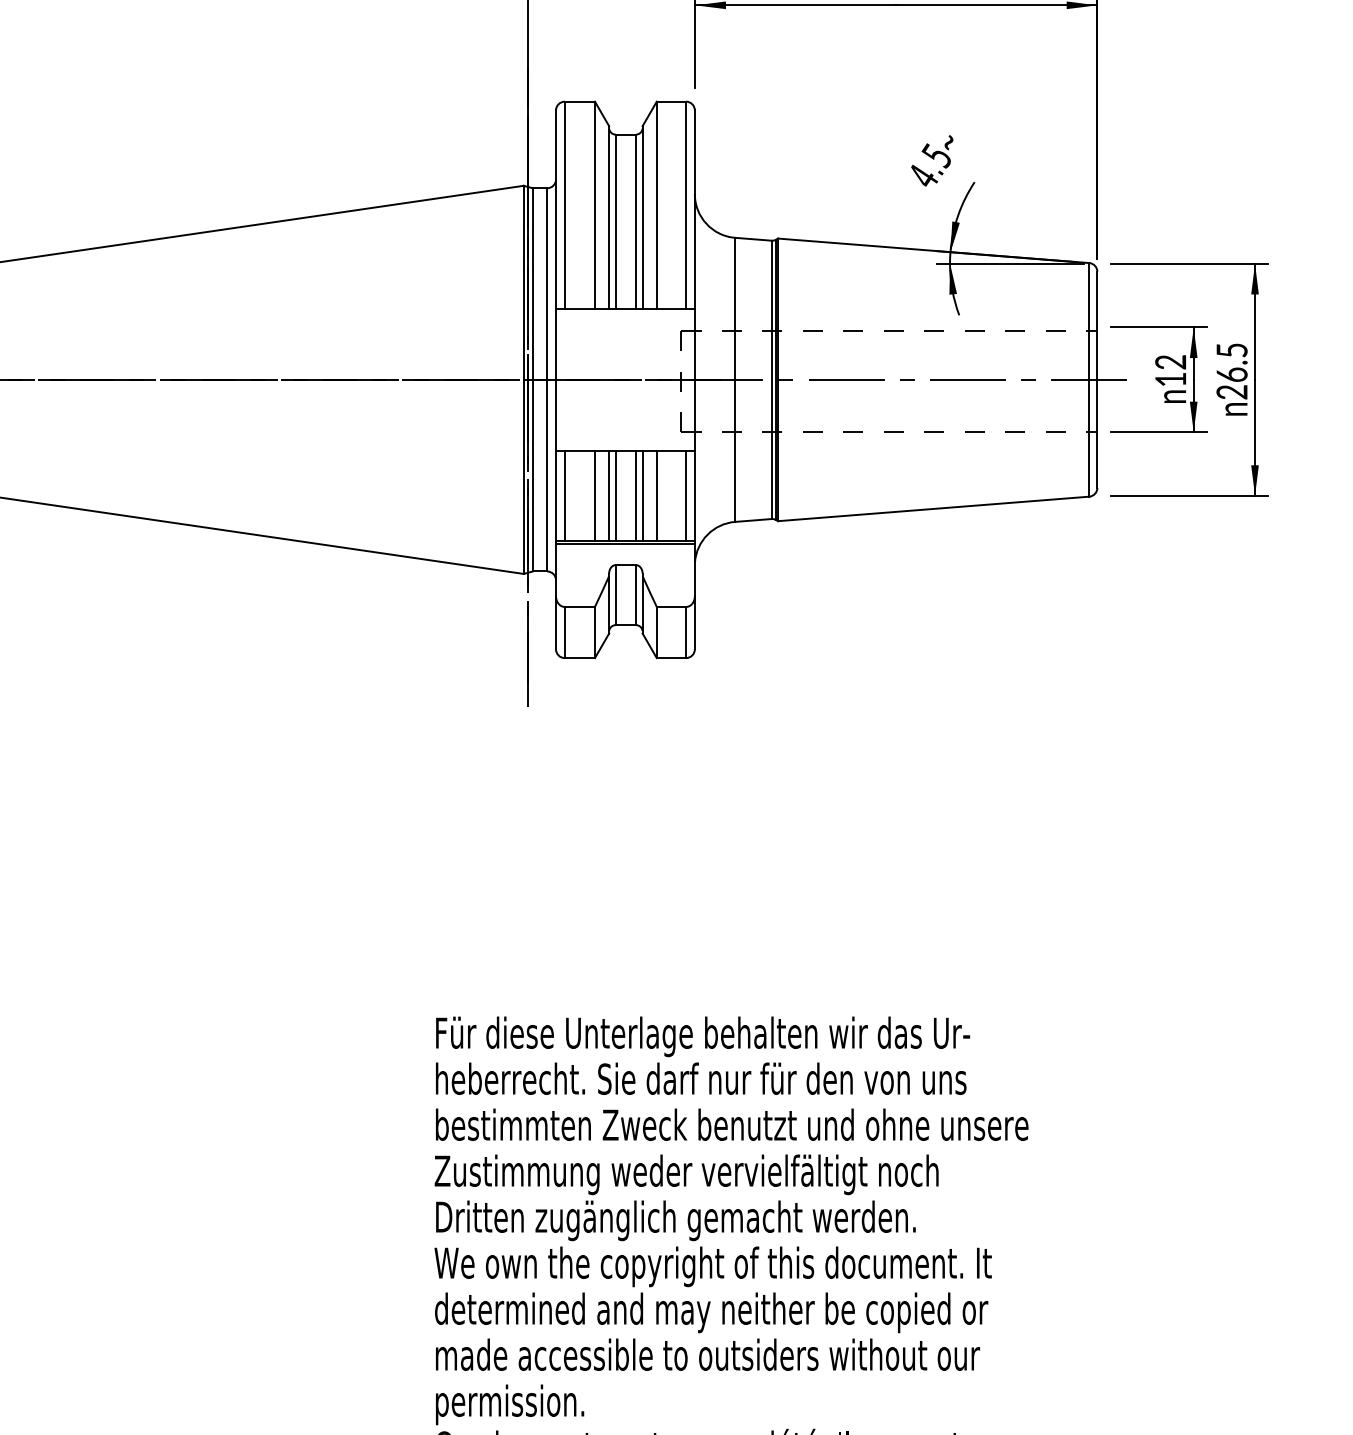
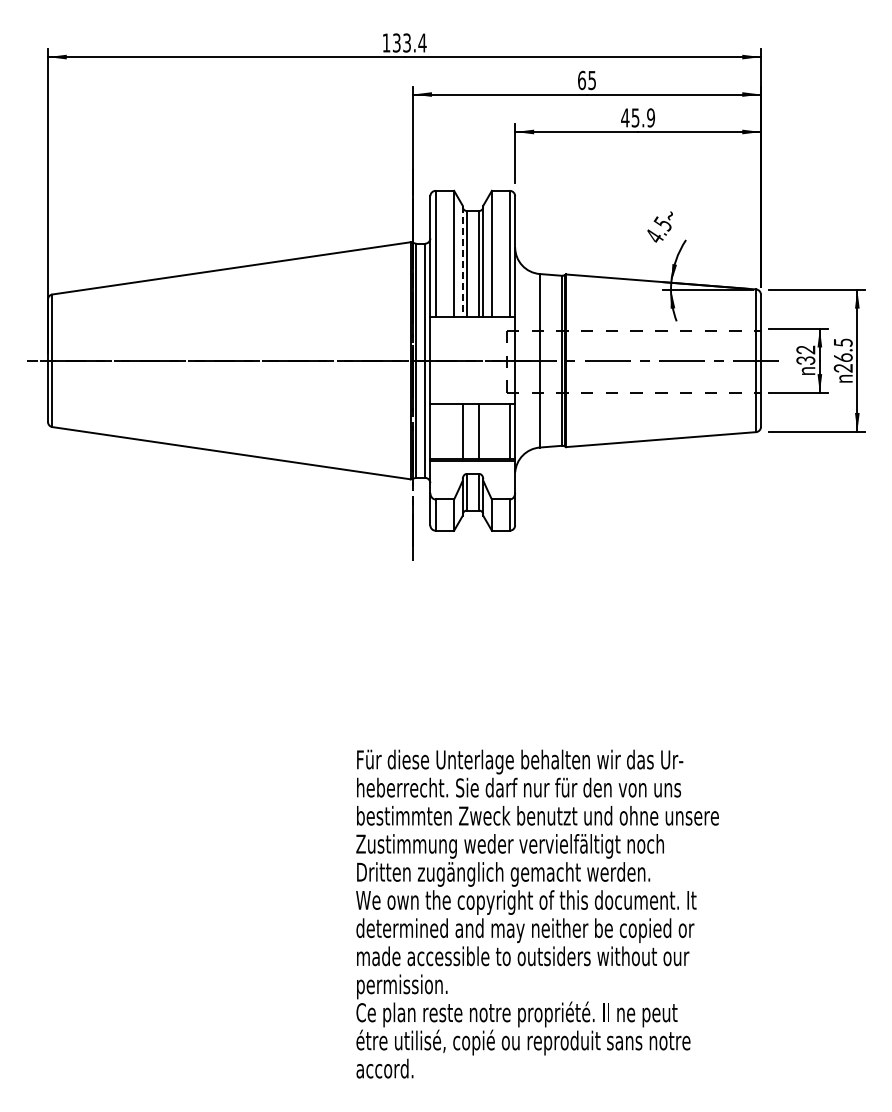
line: (608, 217) -> (462, 261), solid -> dashed
text: (1170, 379) -> (805, 360), 12 -> 32
line: (564, 495) -> (435, 431), removed
line: (595, 495) -> (454, 431), removed
line: (615, 495) -> (466, 431), removed
line: (643, 495) -> (483, 431), removed
line: (656, 495) -> (491, 431), removed

